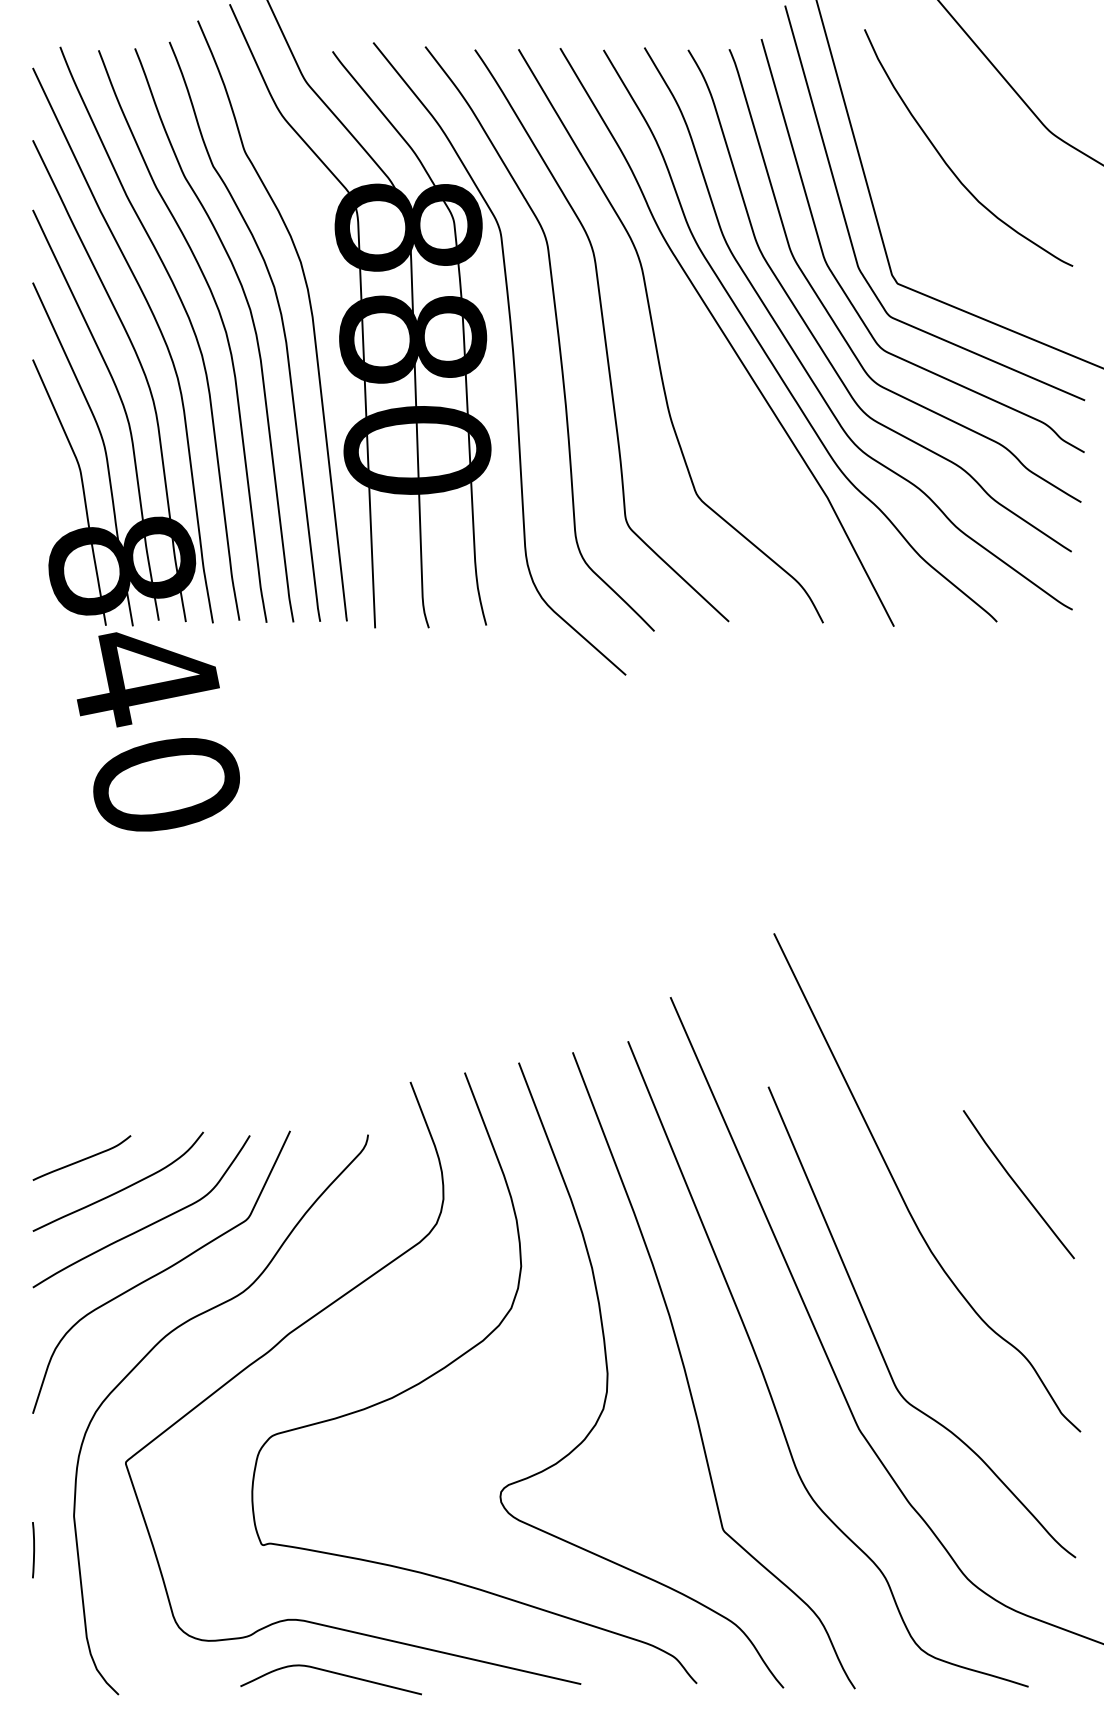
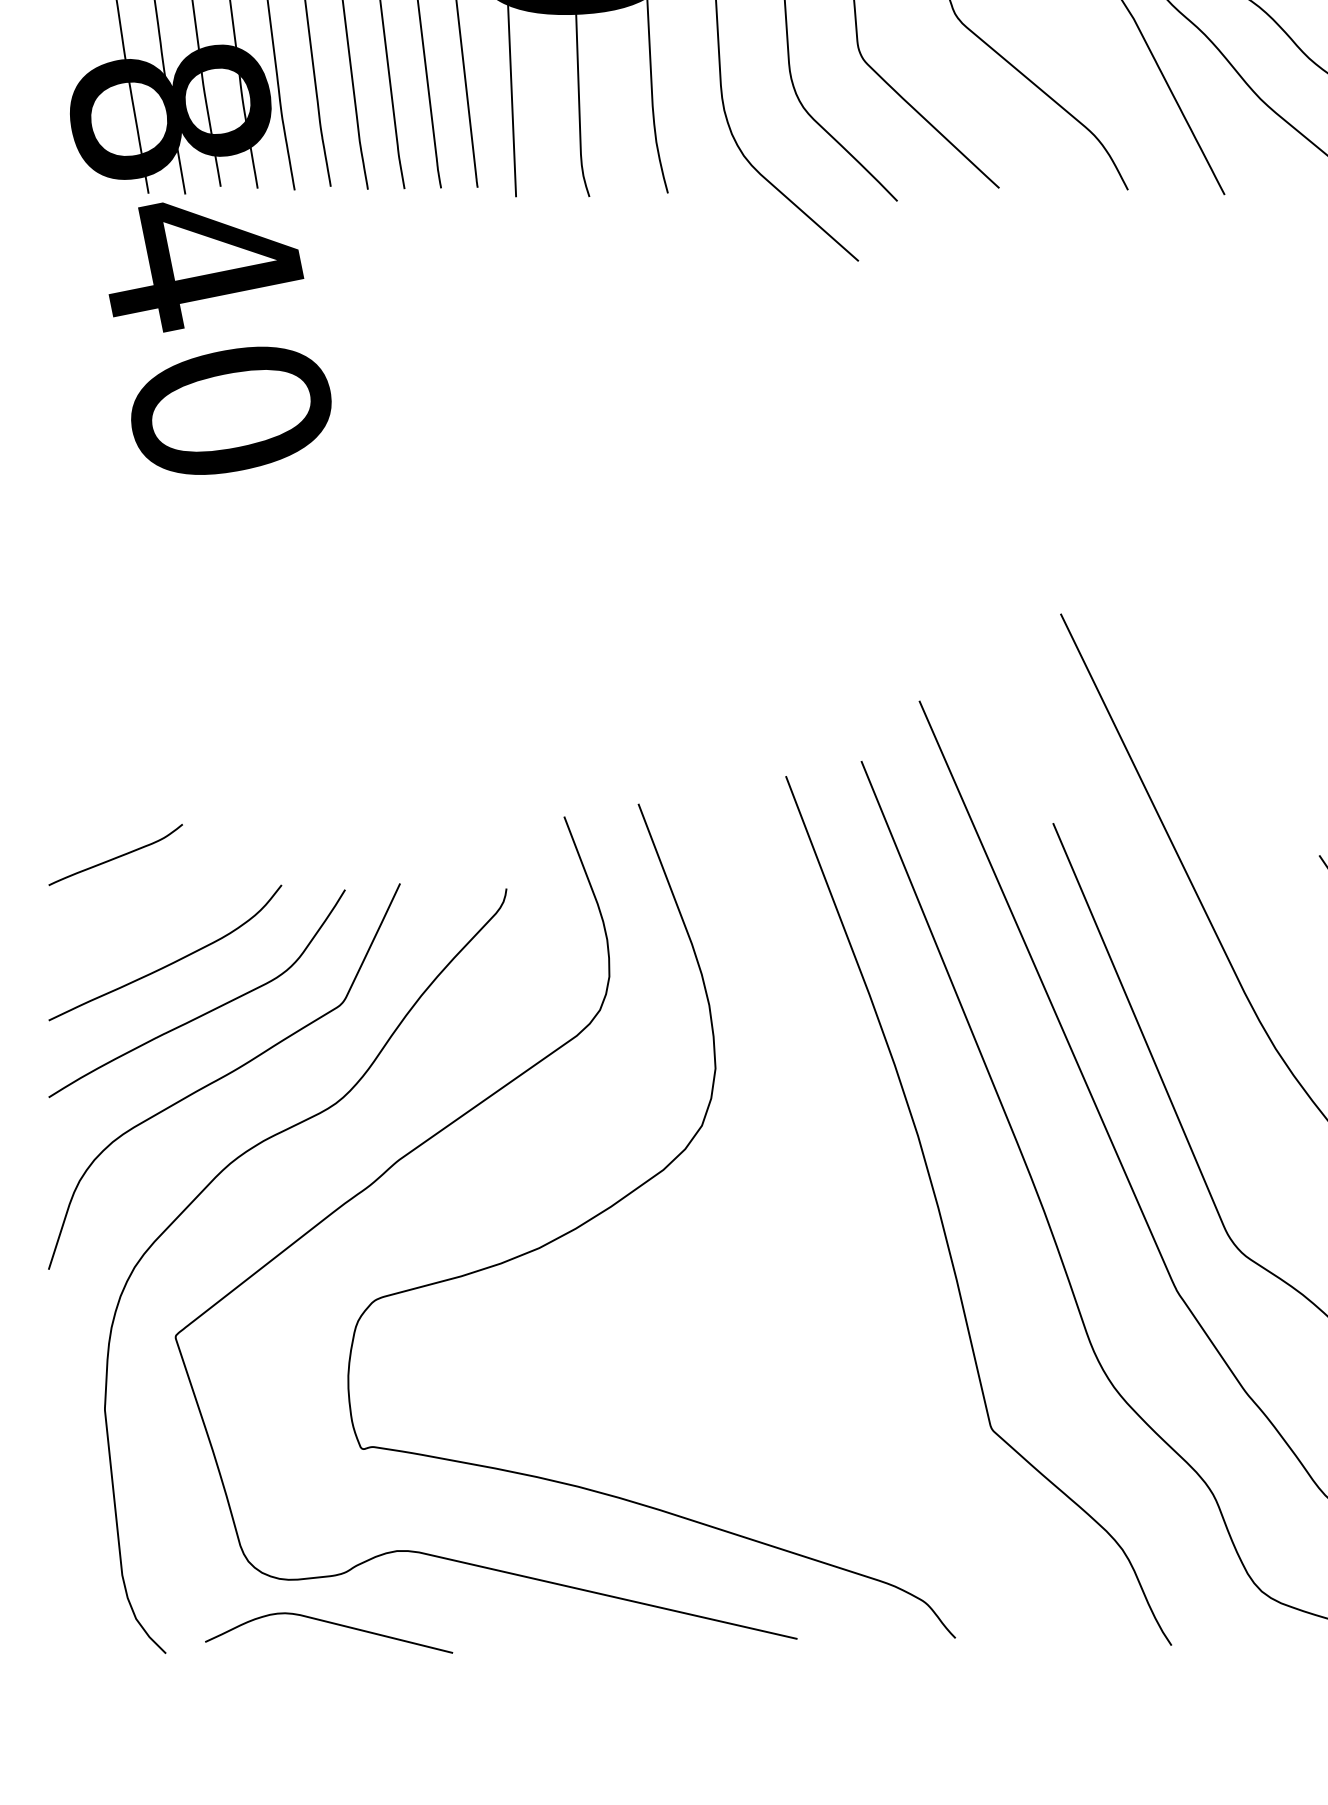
curve: (81, 1159) -> (115, 856), moved
curve: (608, 1375) -> (834, 1217), removed
line: (33, 1550) -> (49, 1456), removed
curve: (332, 1673) -> (330, 1624), moved

